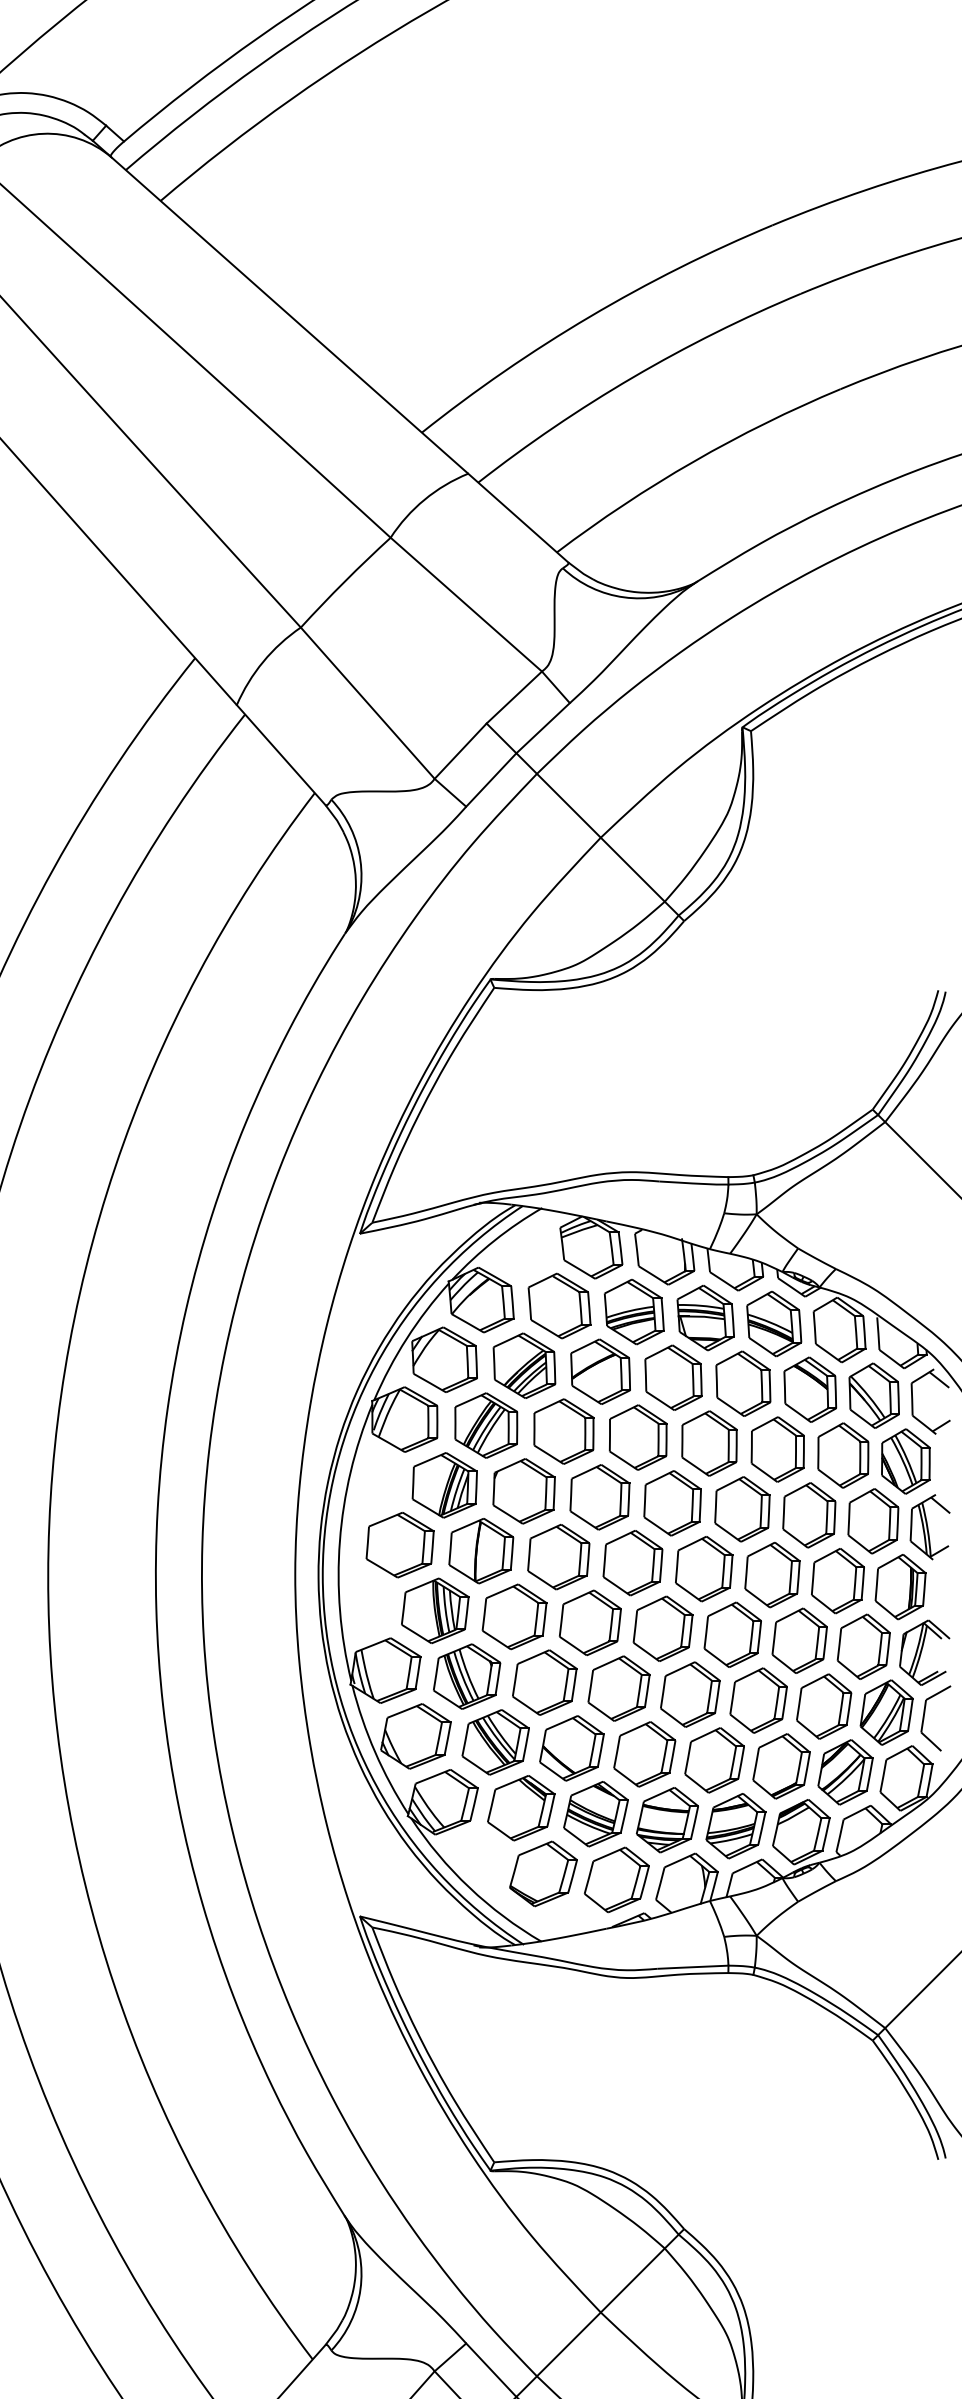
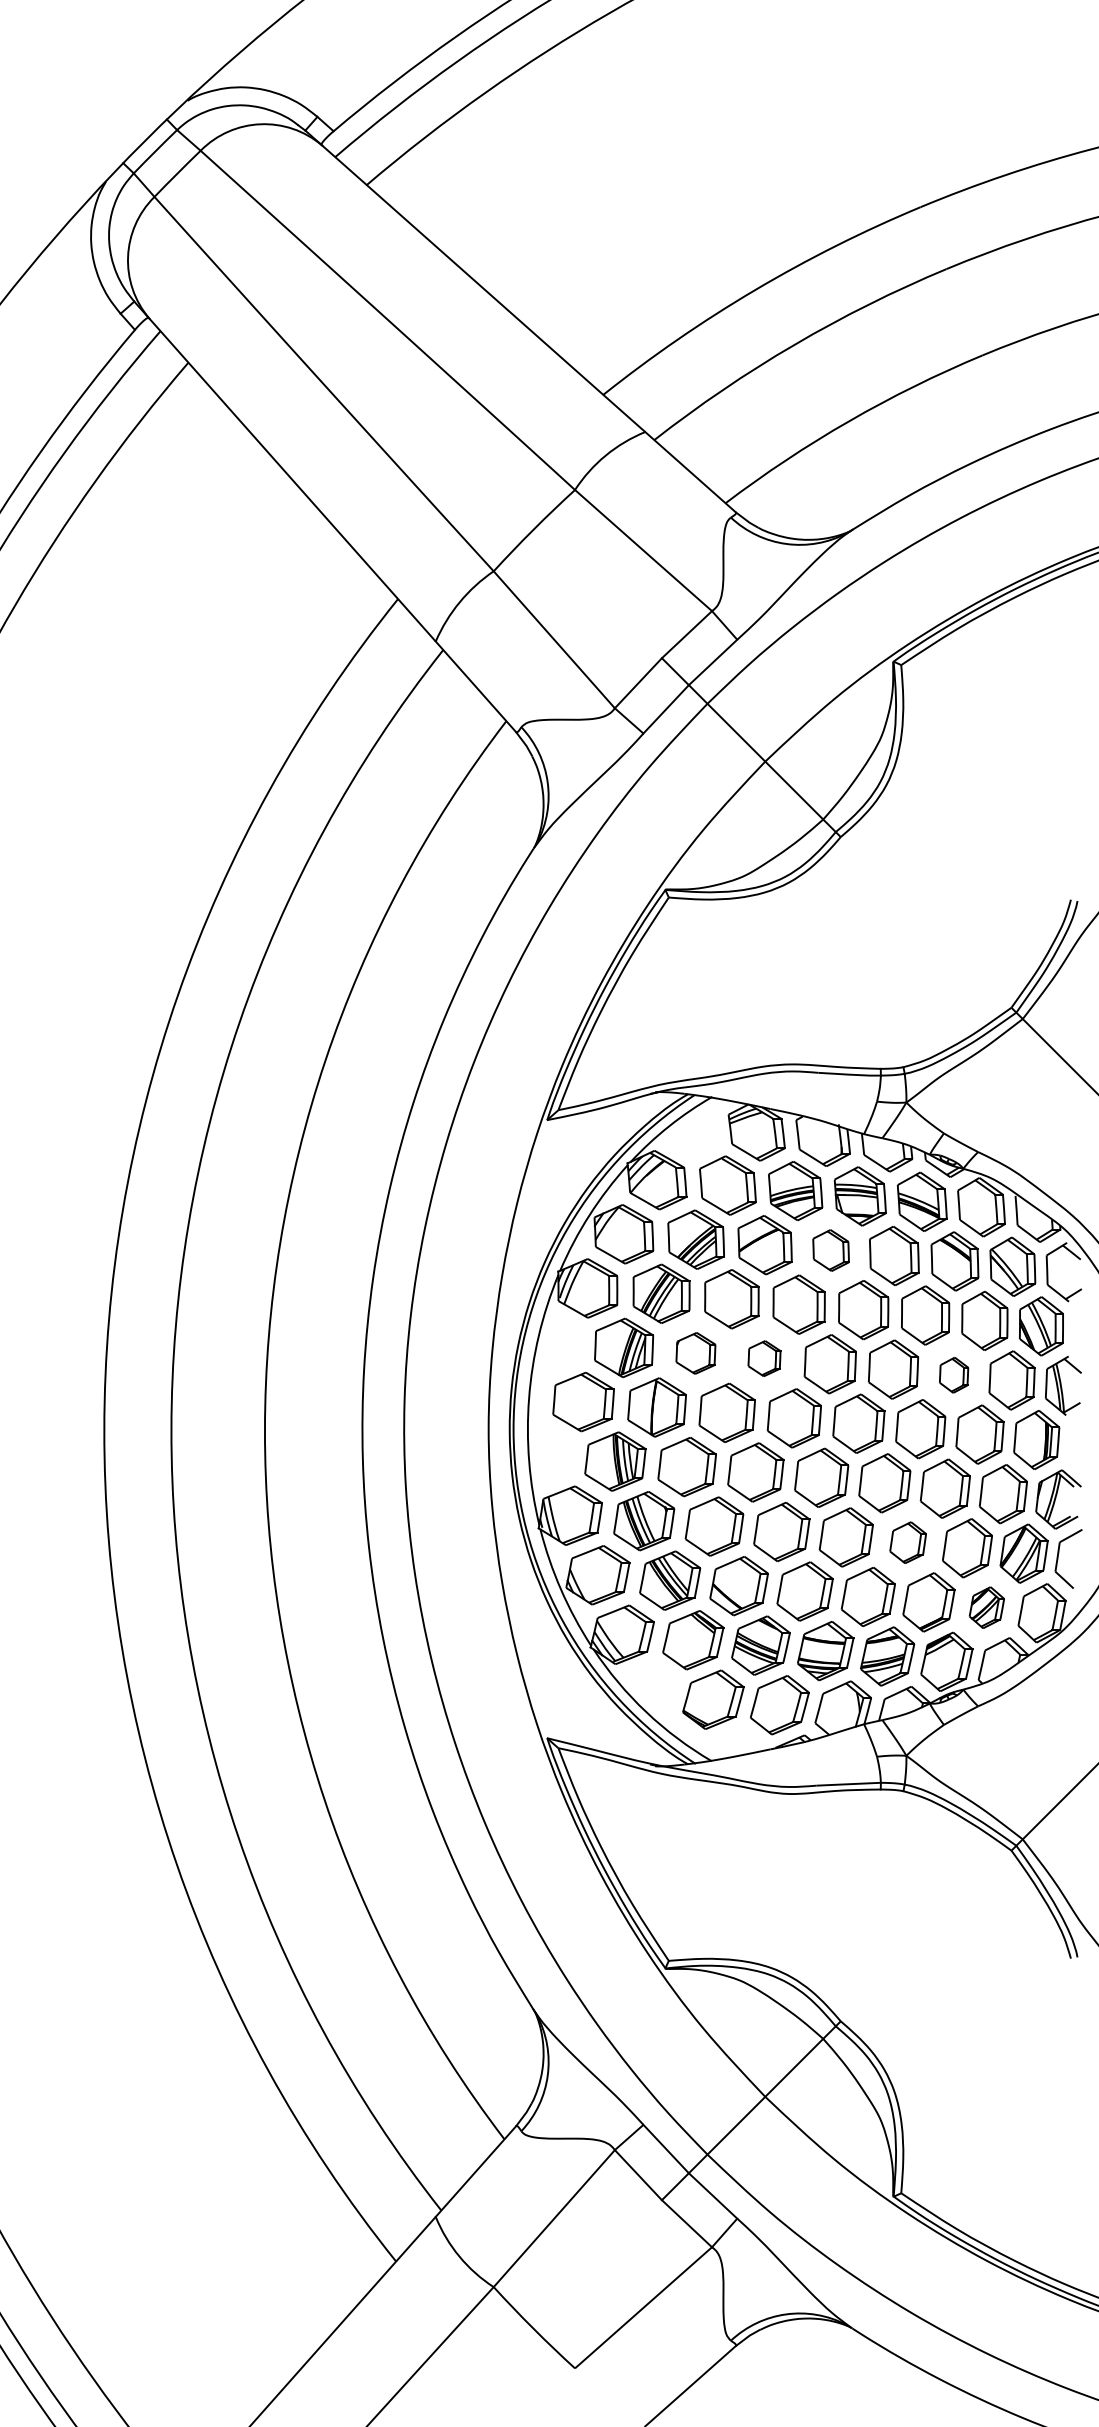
part: (672, 1377) -> (830, 1250), size x0.7
part: (523, 1491) -> (695, 1353), size x0.7
part: (599, 1497) -> (764, 1358), size x0.6
part: (808, 1515) -> (953, 1375), size x0.6
part: (757, 1700) -> (907, 1542), size x0.7
part: (845, 1772) -> (986, 1607), size x0.7

